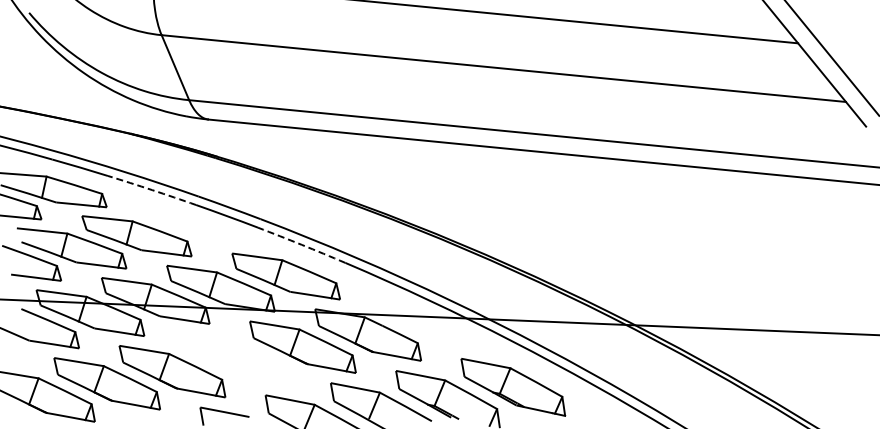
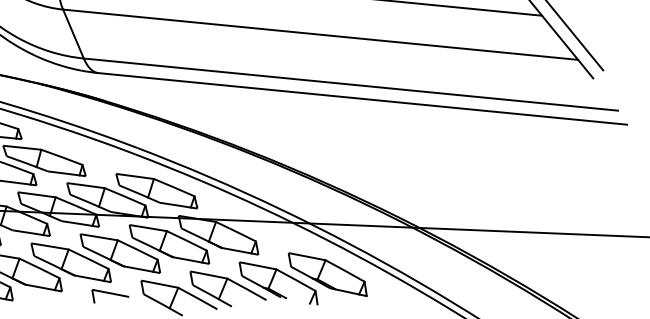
arc: (152, 190) -> (56, 126), dashed -> solid
arc: (301, 244) -> (168, 167), dashed -> solid
part: (237, 359) -> (120, 253), added

